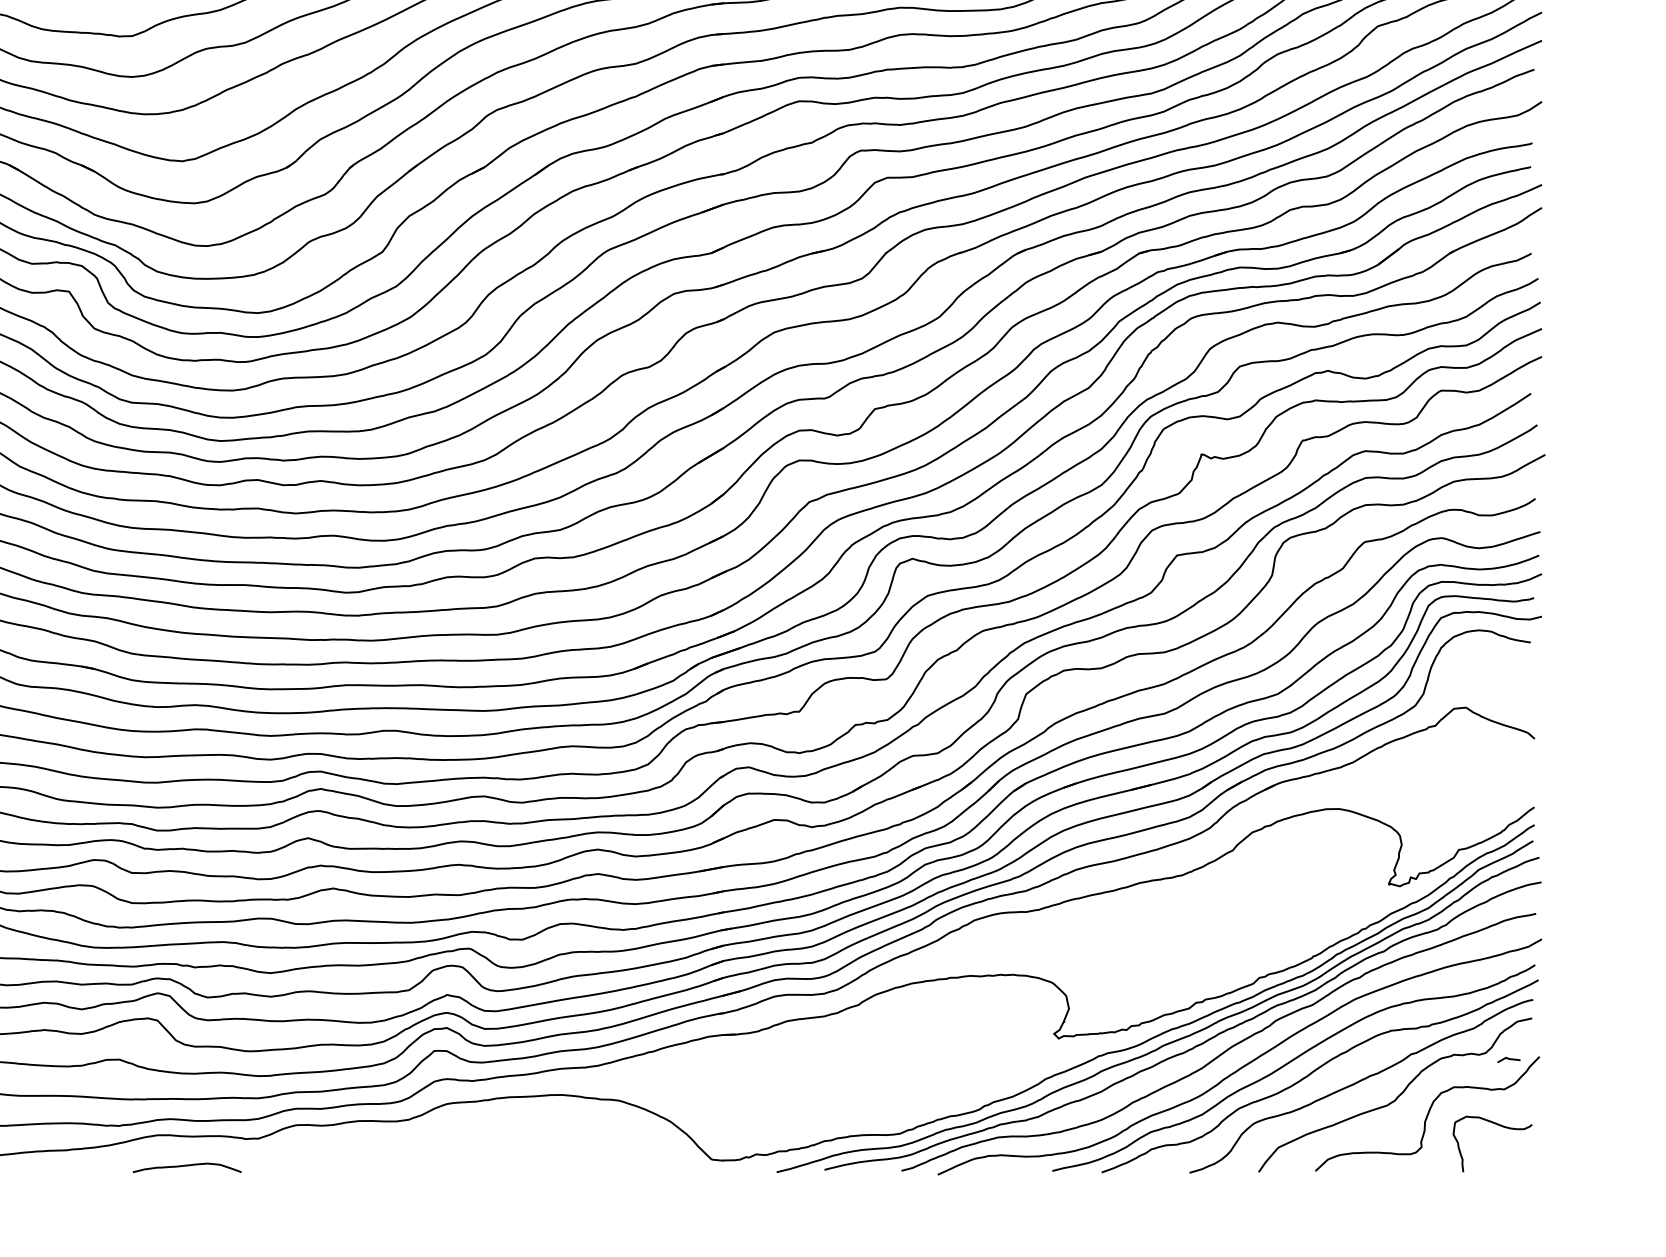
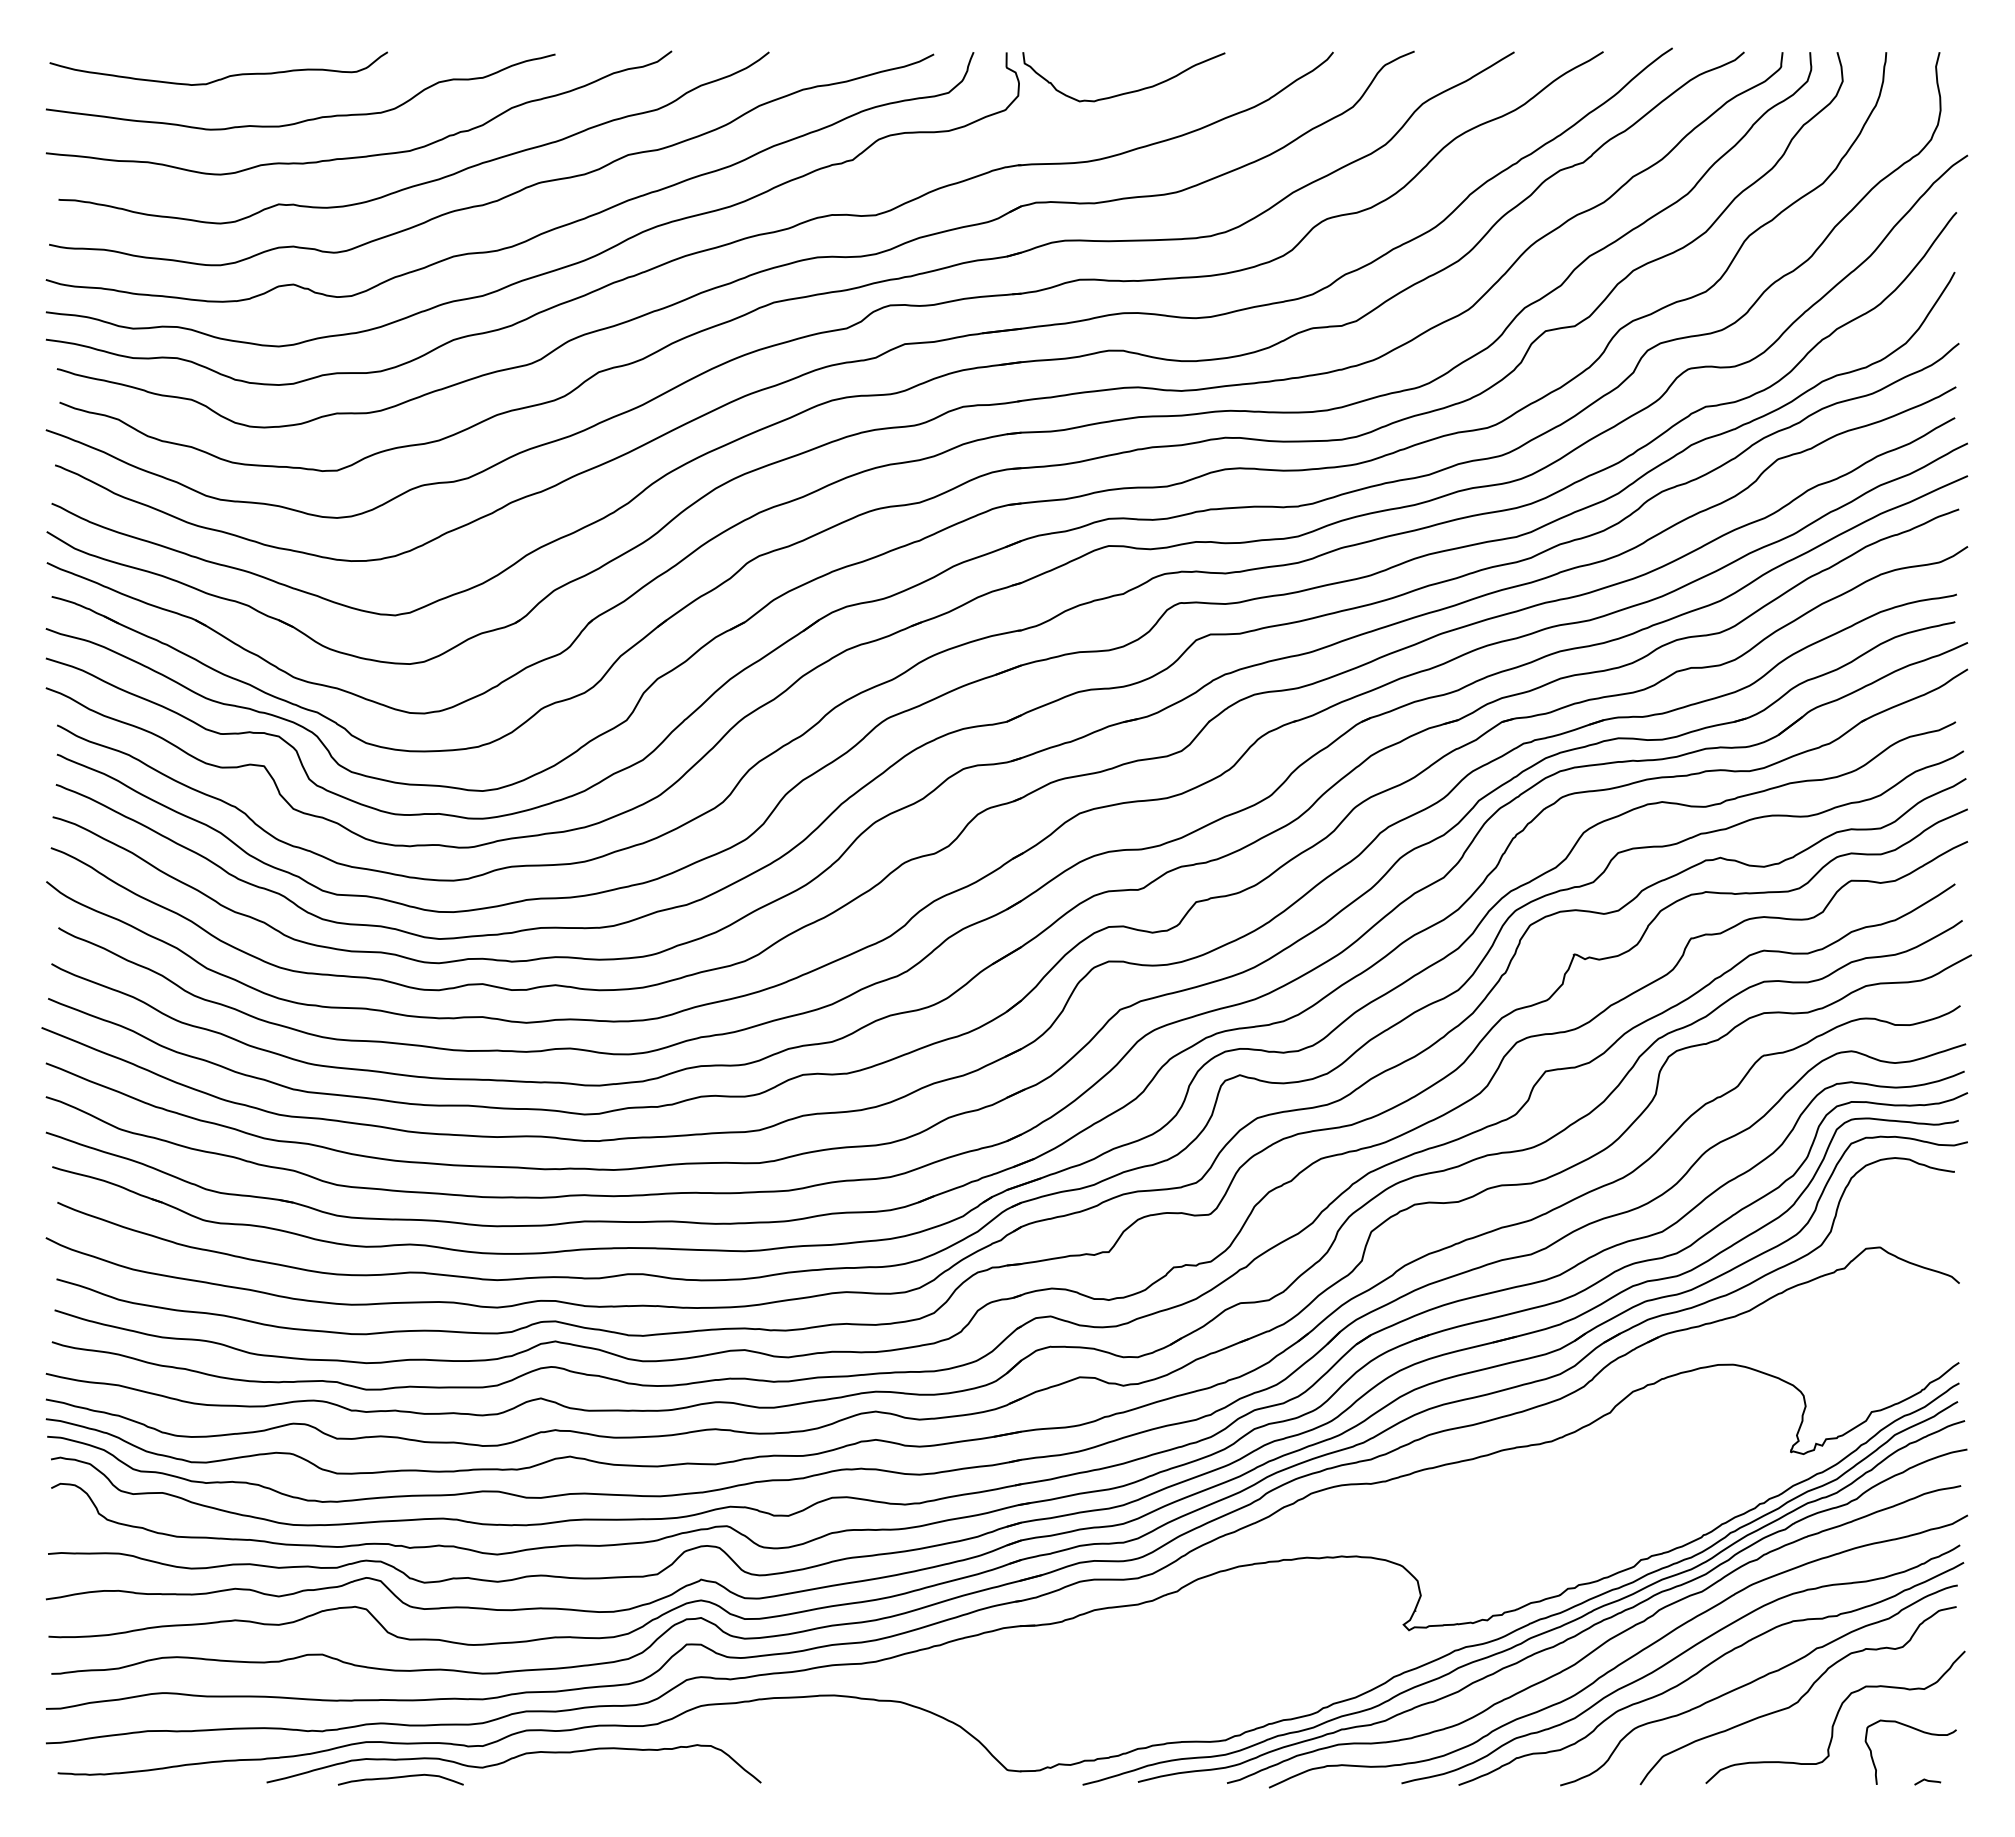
line: (1508, 1059) -> (1927, 1781), moved
curve: (283, 1150) -> (512, 1759), added

